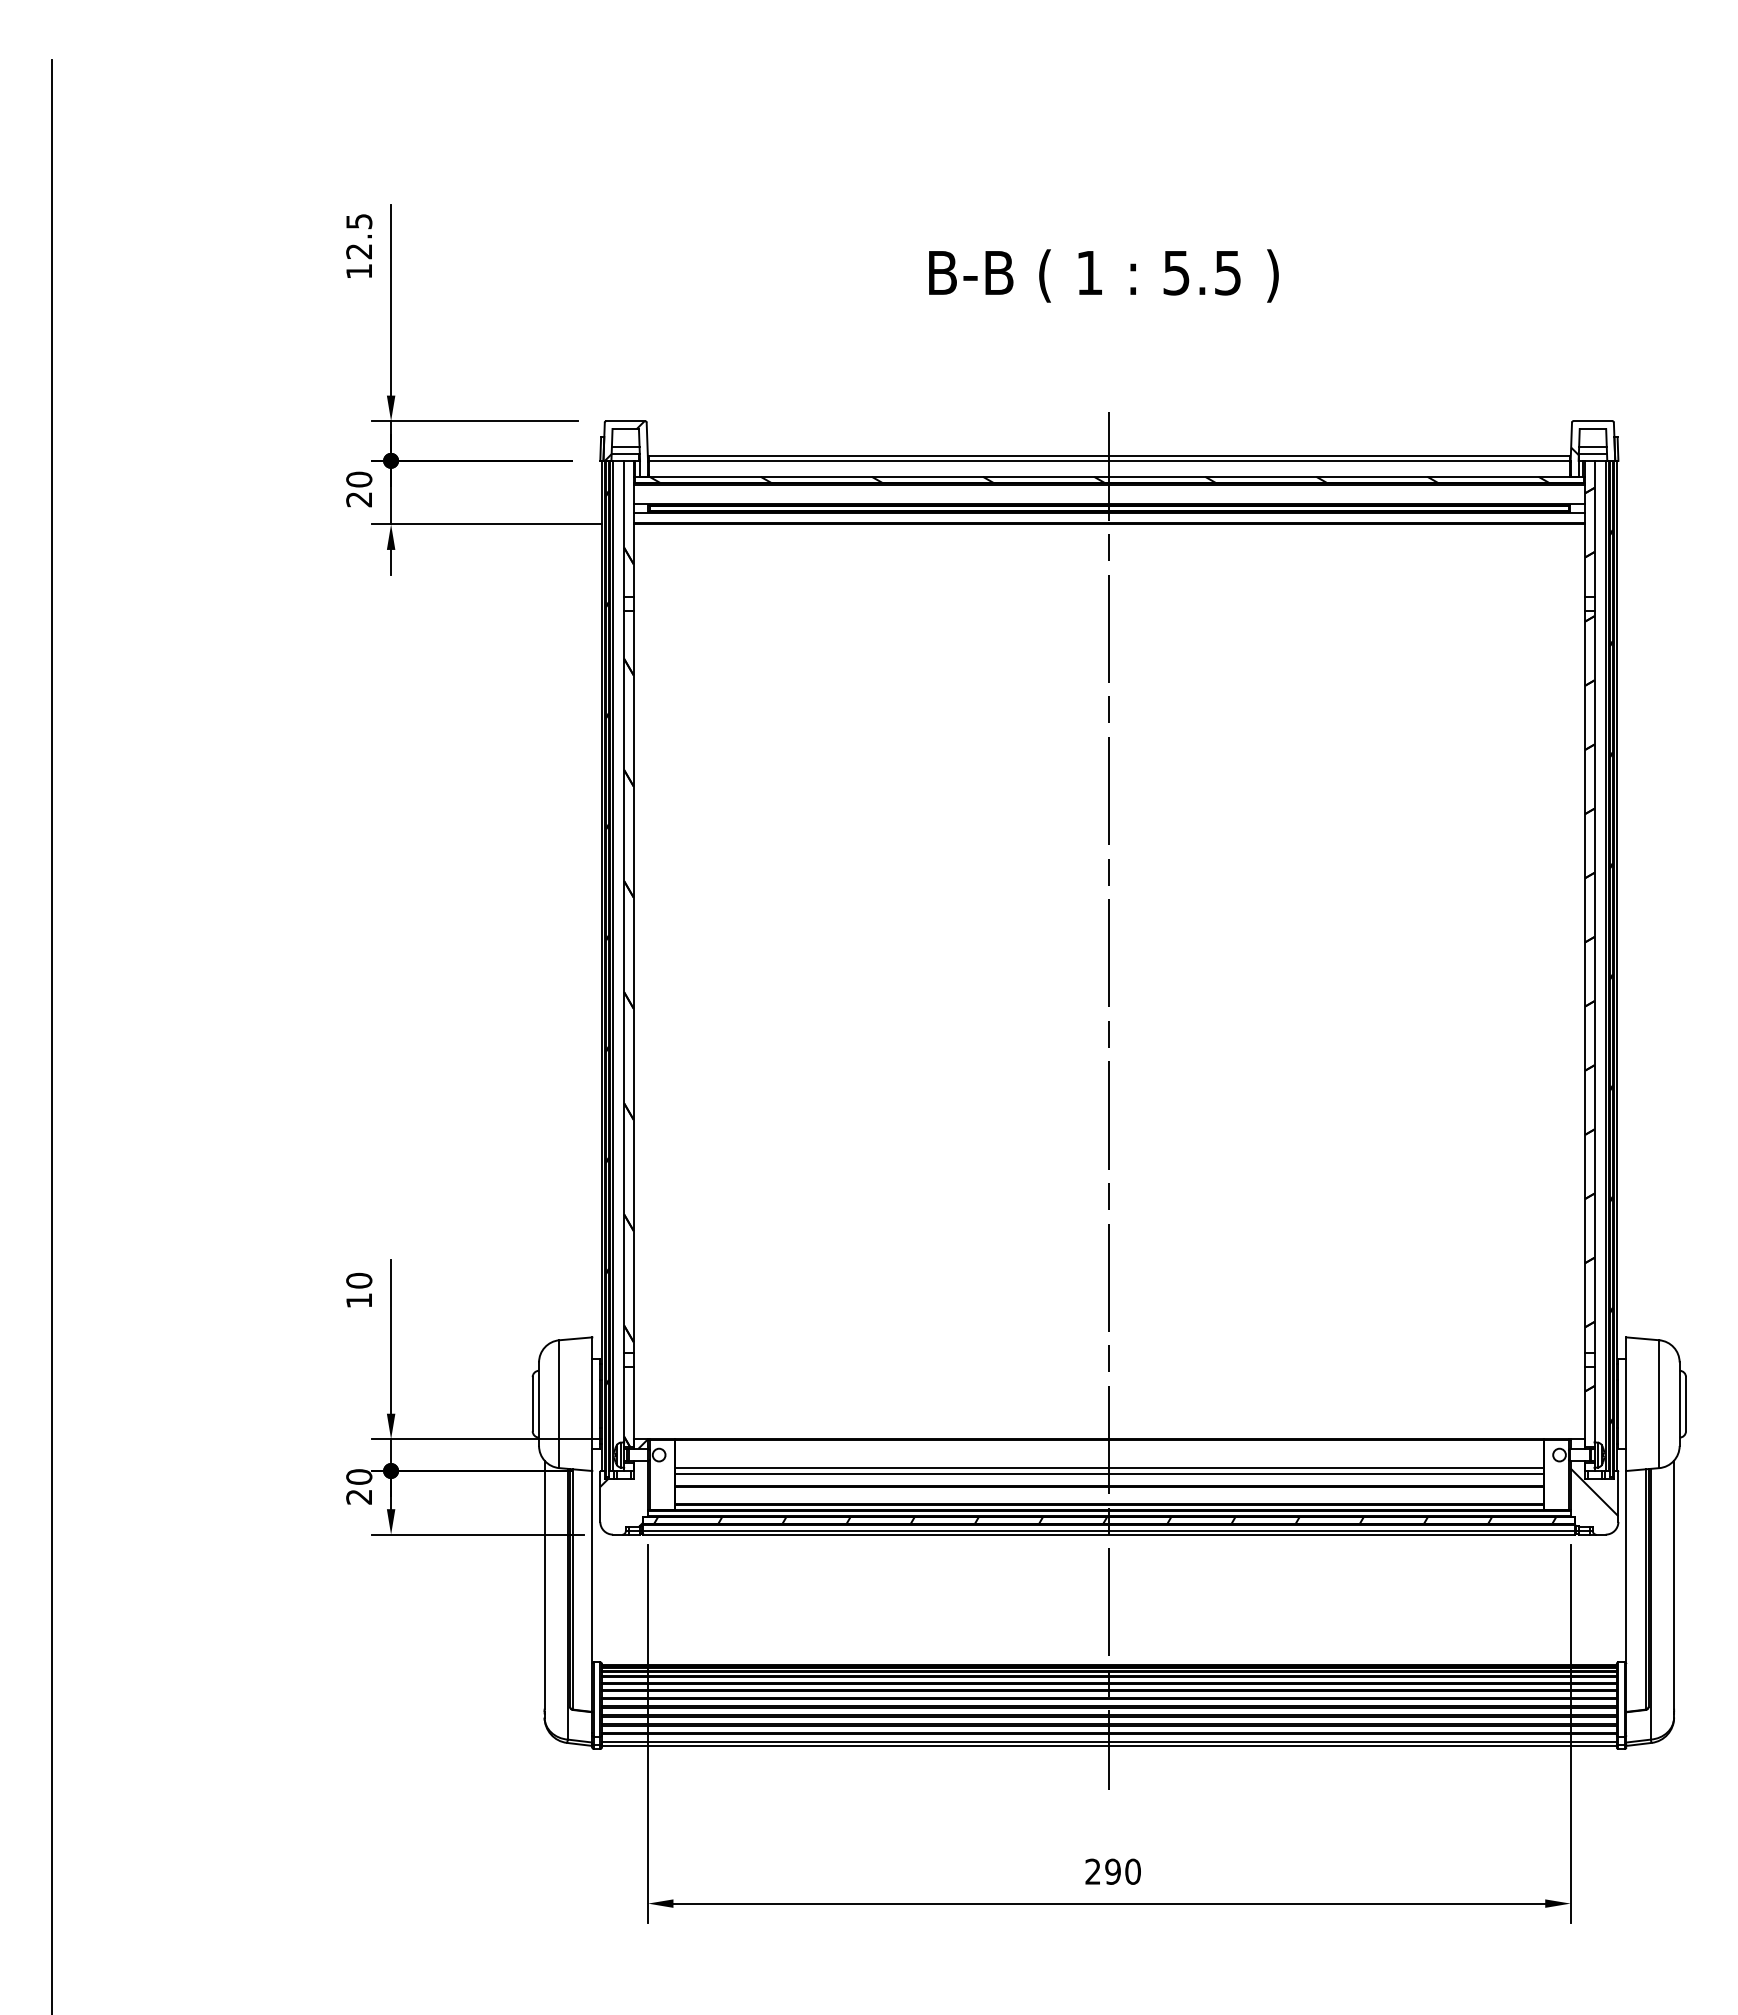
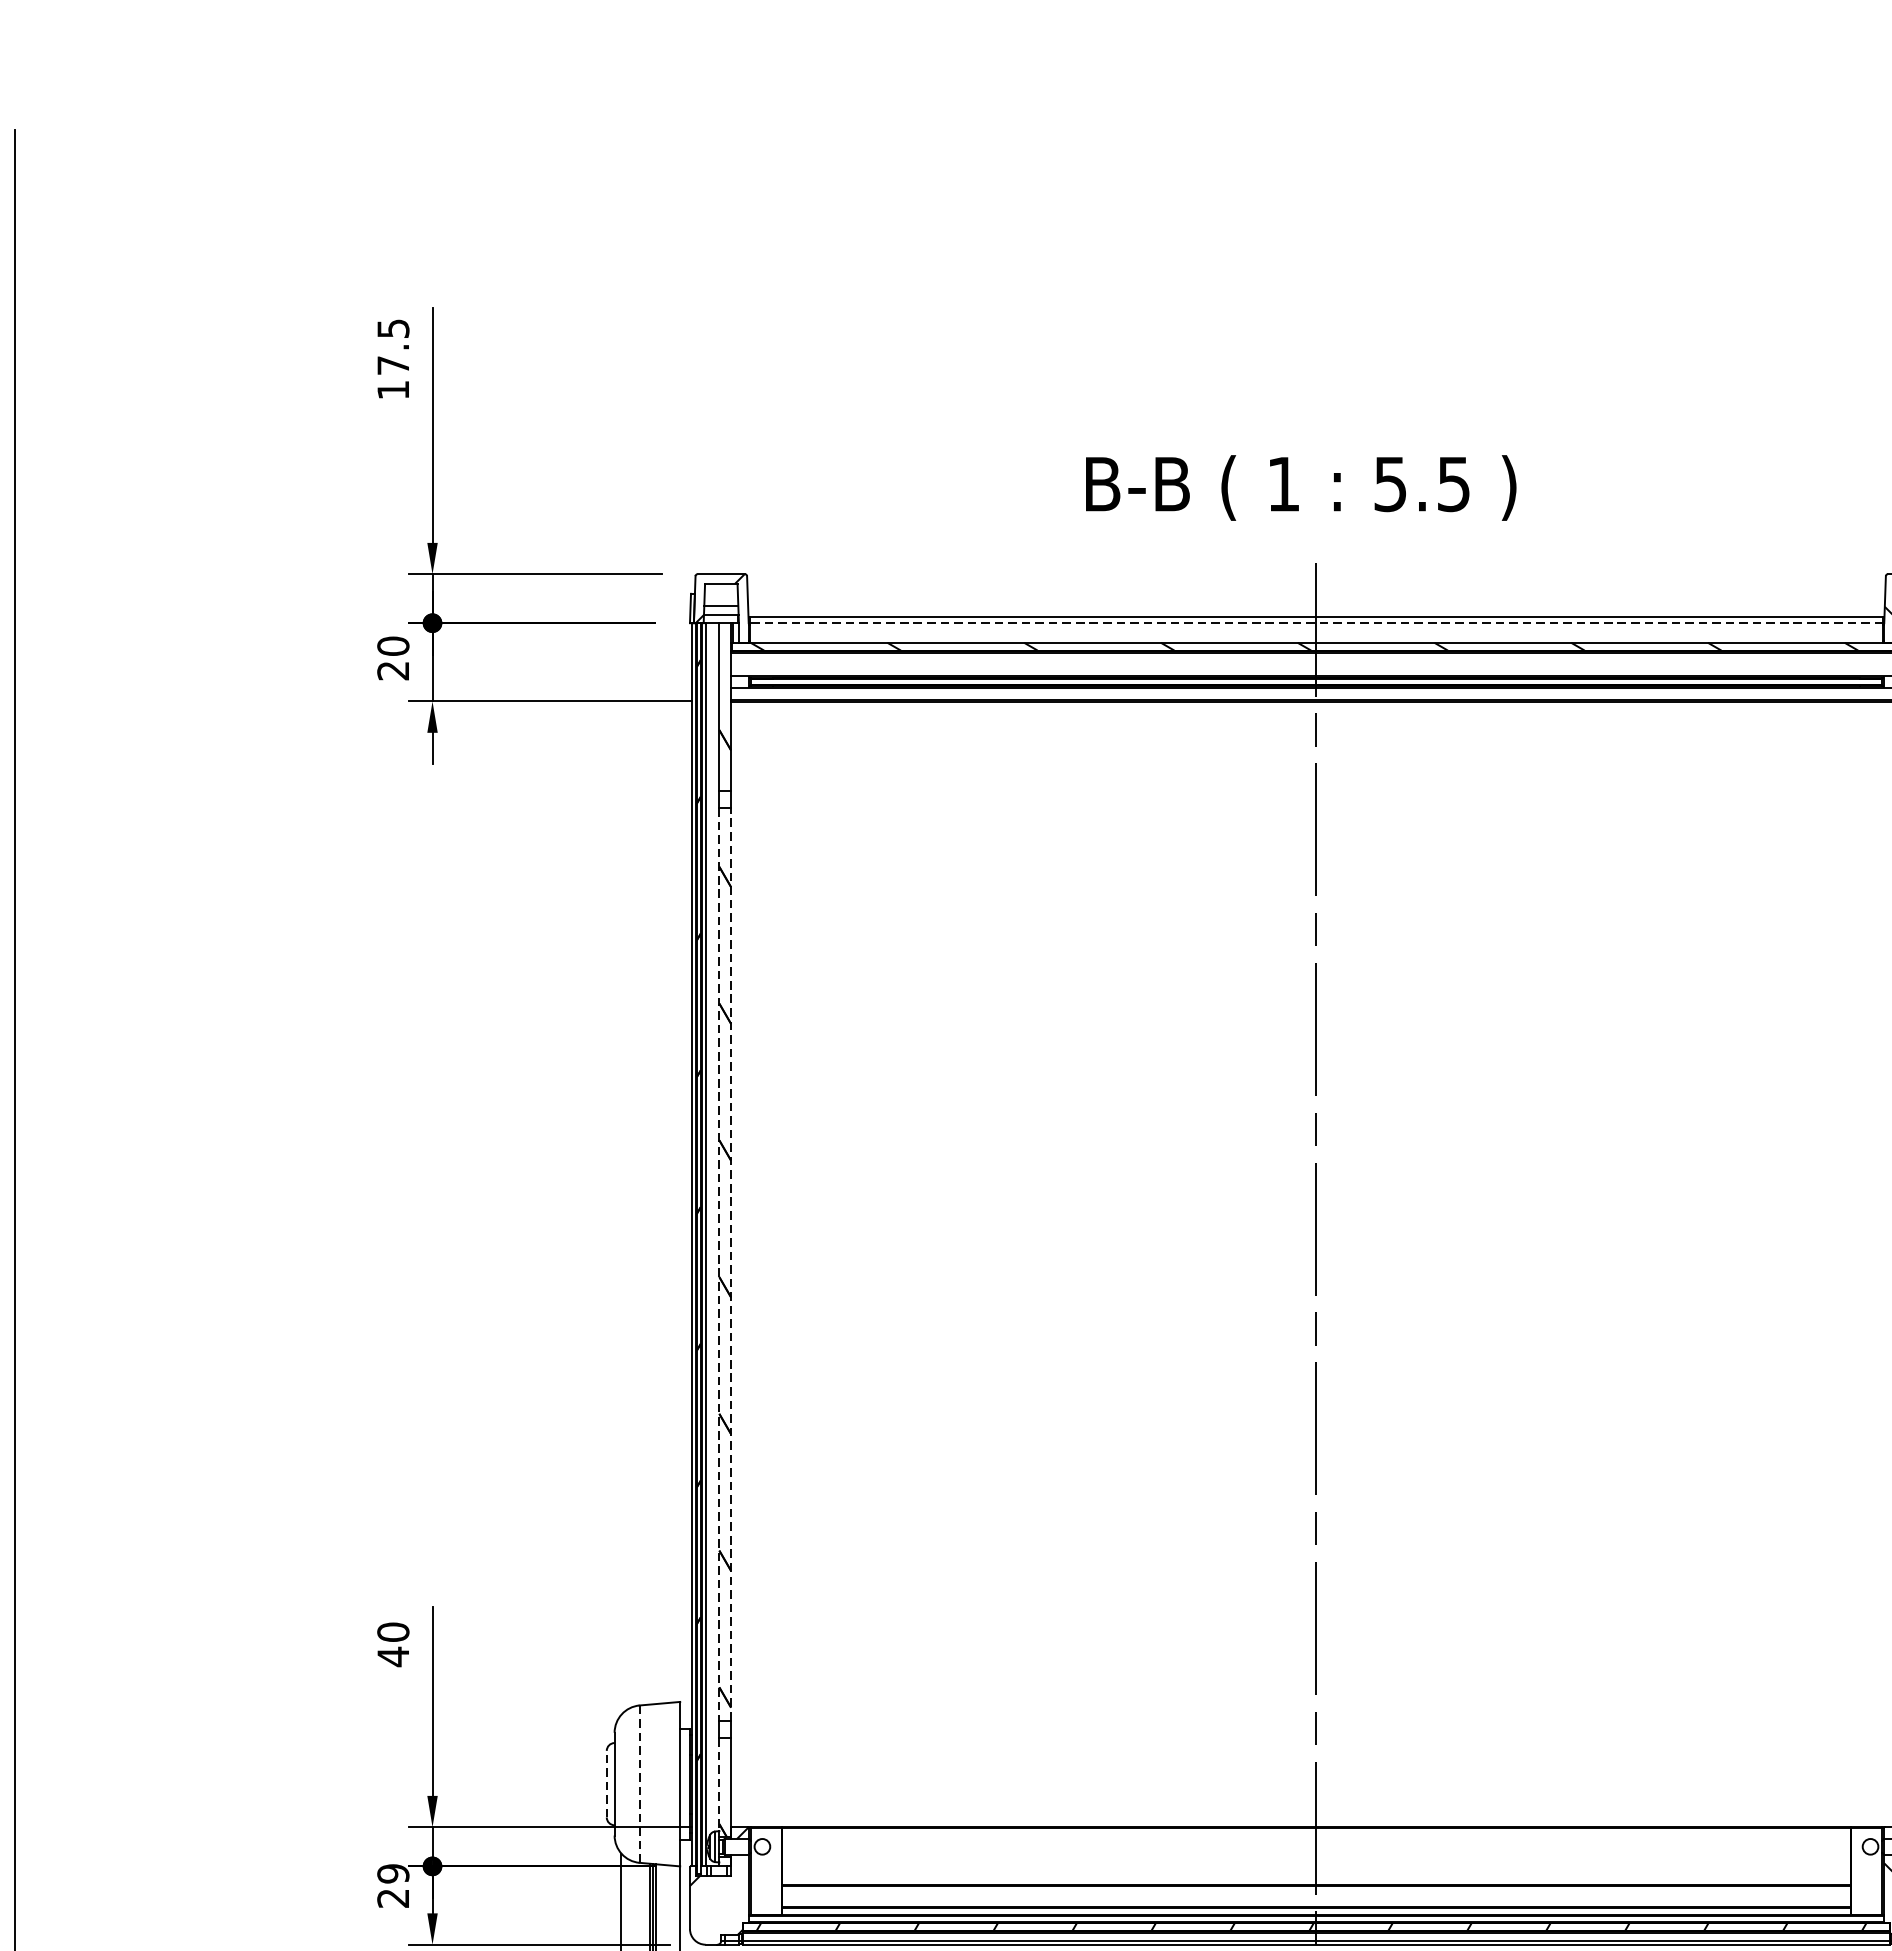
text: (358, 251) -> (392, 365), 12.5 -> 17.5
text: (1103, 275) -> (1300, 487), moved
line: (1109, 460) -> (1316, 622), solid -> dashed
line: (624, 981) -> (719, 1263), solid -> dashed
line: (633, 981) -> (730, 1263), solid -> dashed
text: (358, 1300) -> (392, 1656), 10 -> 40
line: (532, 1403) -> (606, 1783), solid -> dashed
line: (559, 1404) -> (639, 1784), solid -> dashed
line: (624, 1404) -> (719, 1784), solid -> dashed
line: (1109, 1467) -> (1316, 1862), removed
line: (1109, 1474) -> (1316, 1870), removed
text: (359, 1476) -> (393, 1873), 20 -> 29

